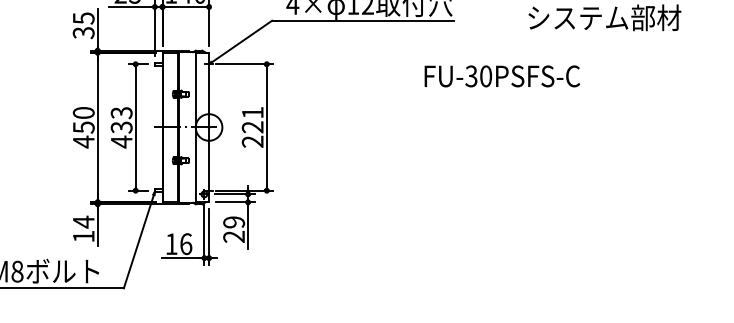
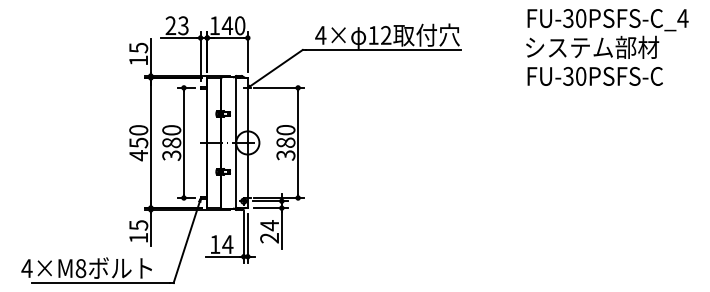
text: (83, 32) -> (138, 60), 35 -> 15
text: (501, 76) -> (594, 76), moved
text: (252, 126) -> (285, 142), 221 -> 380
text: (121, 128) -> (171, 143), 433 -> 380
text: (83, 222) -> (138, 225), 14 -> 15
text: (233, 222) -> (269, 225), 29 -> 24
text: (185, 244) -> (227, 244), 16 -> 14

